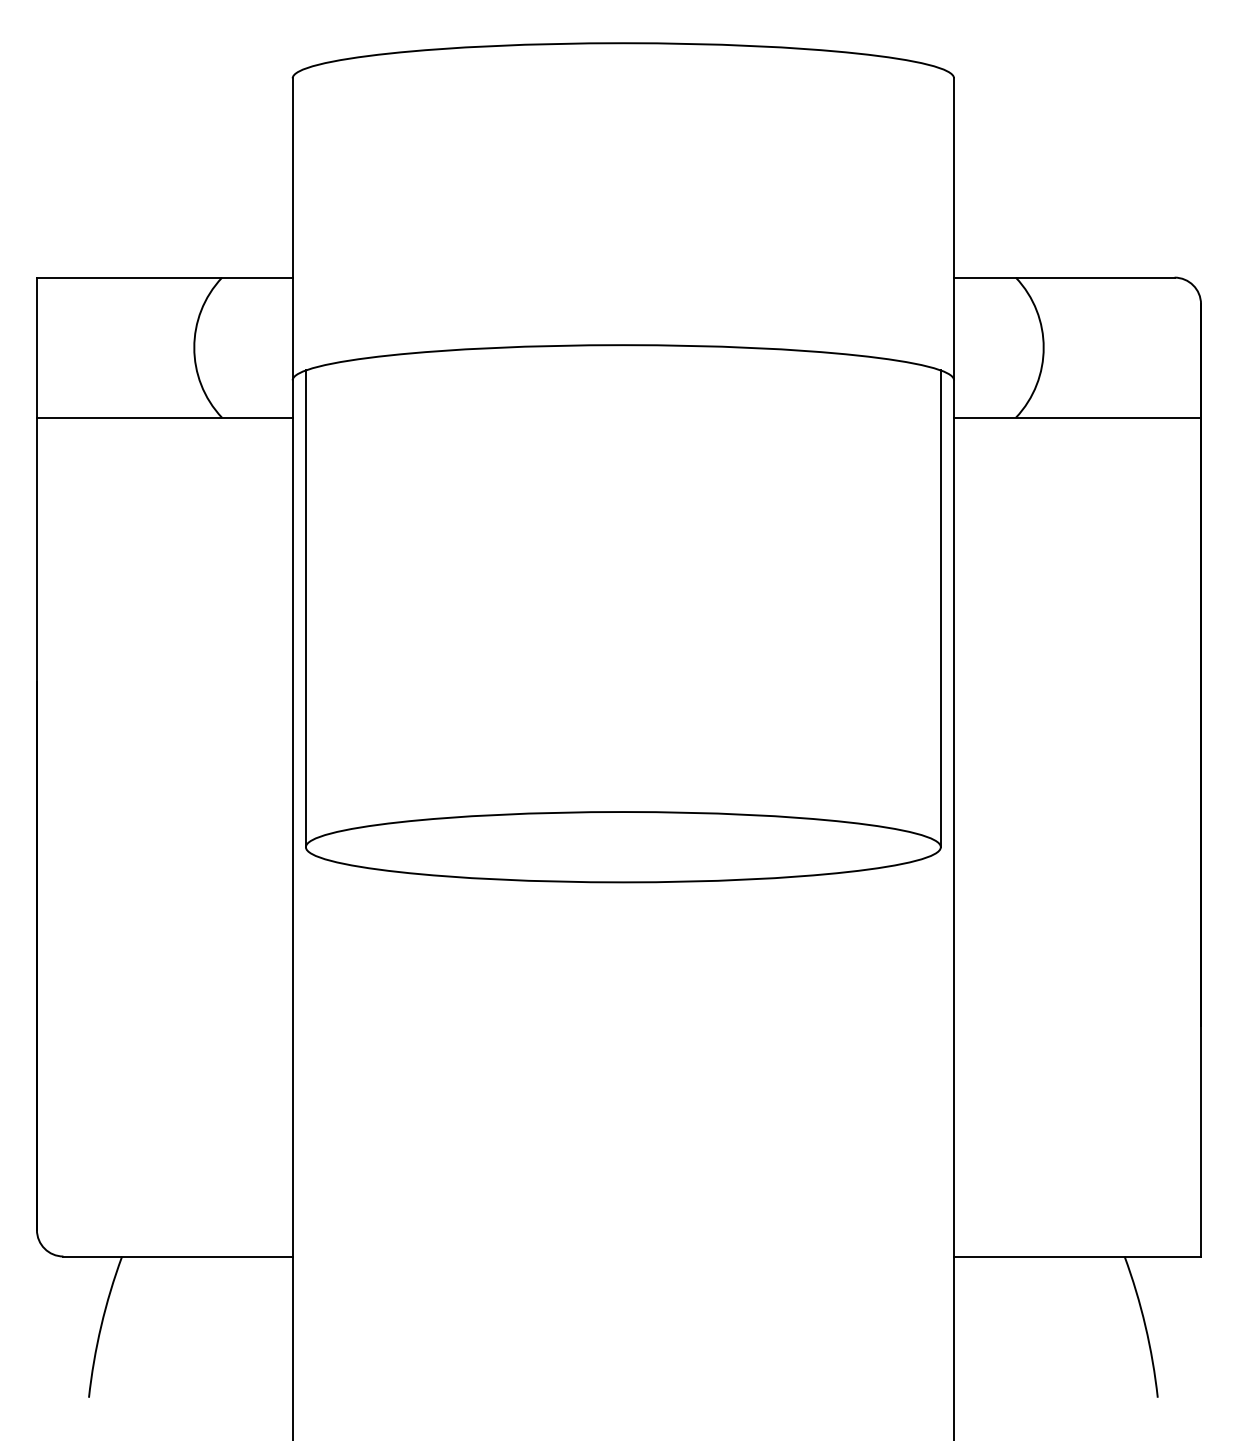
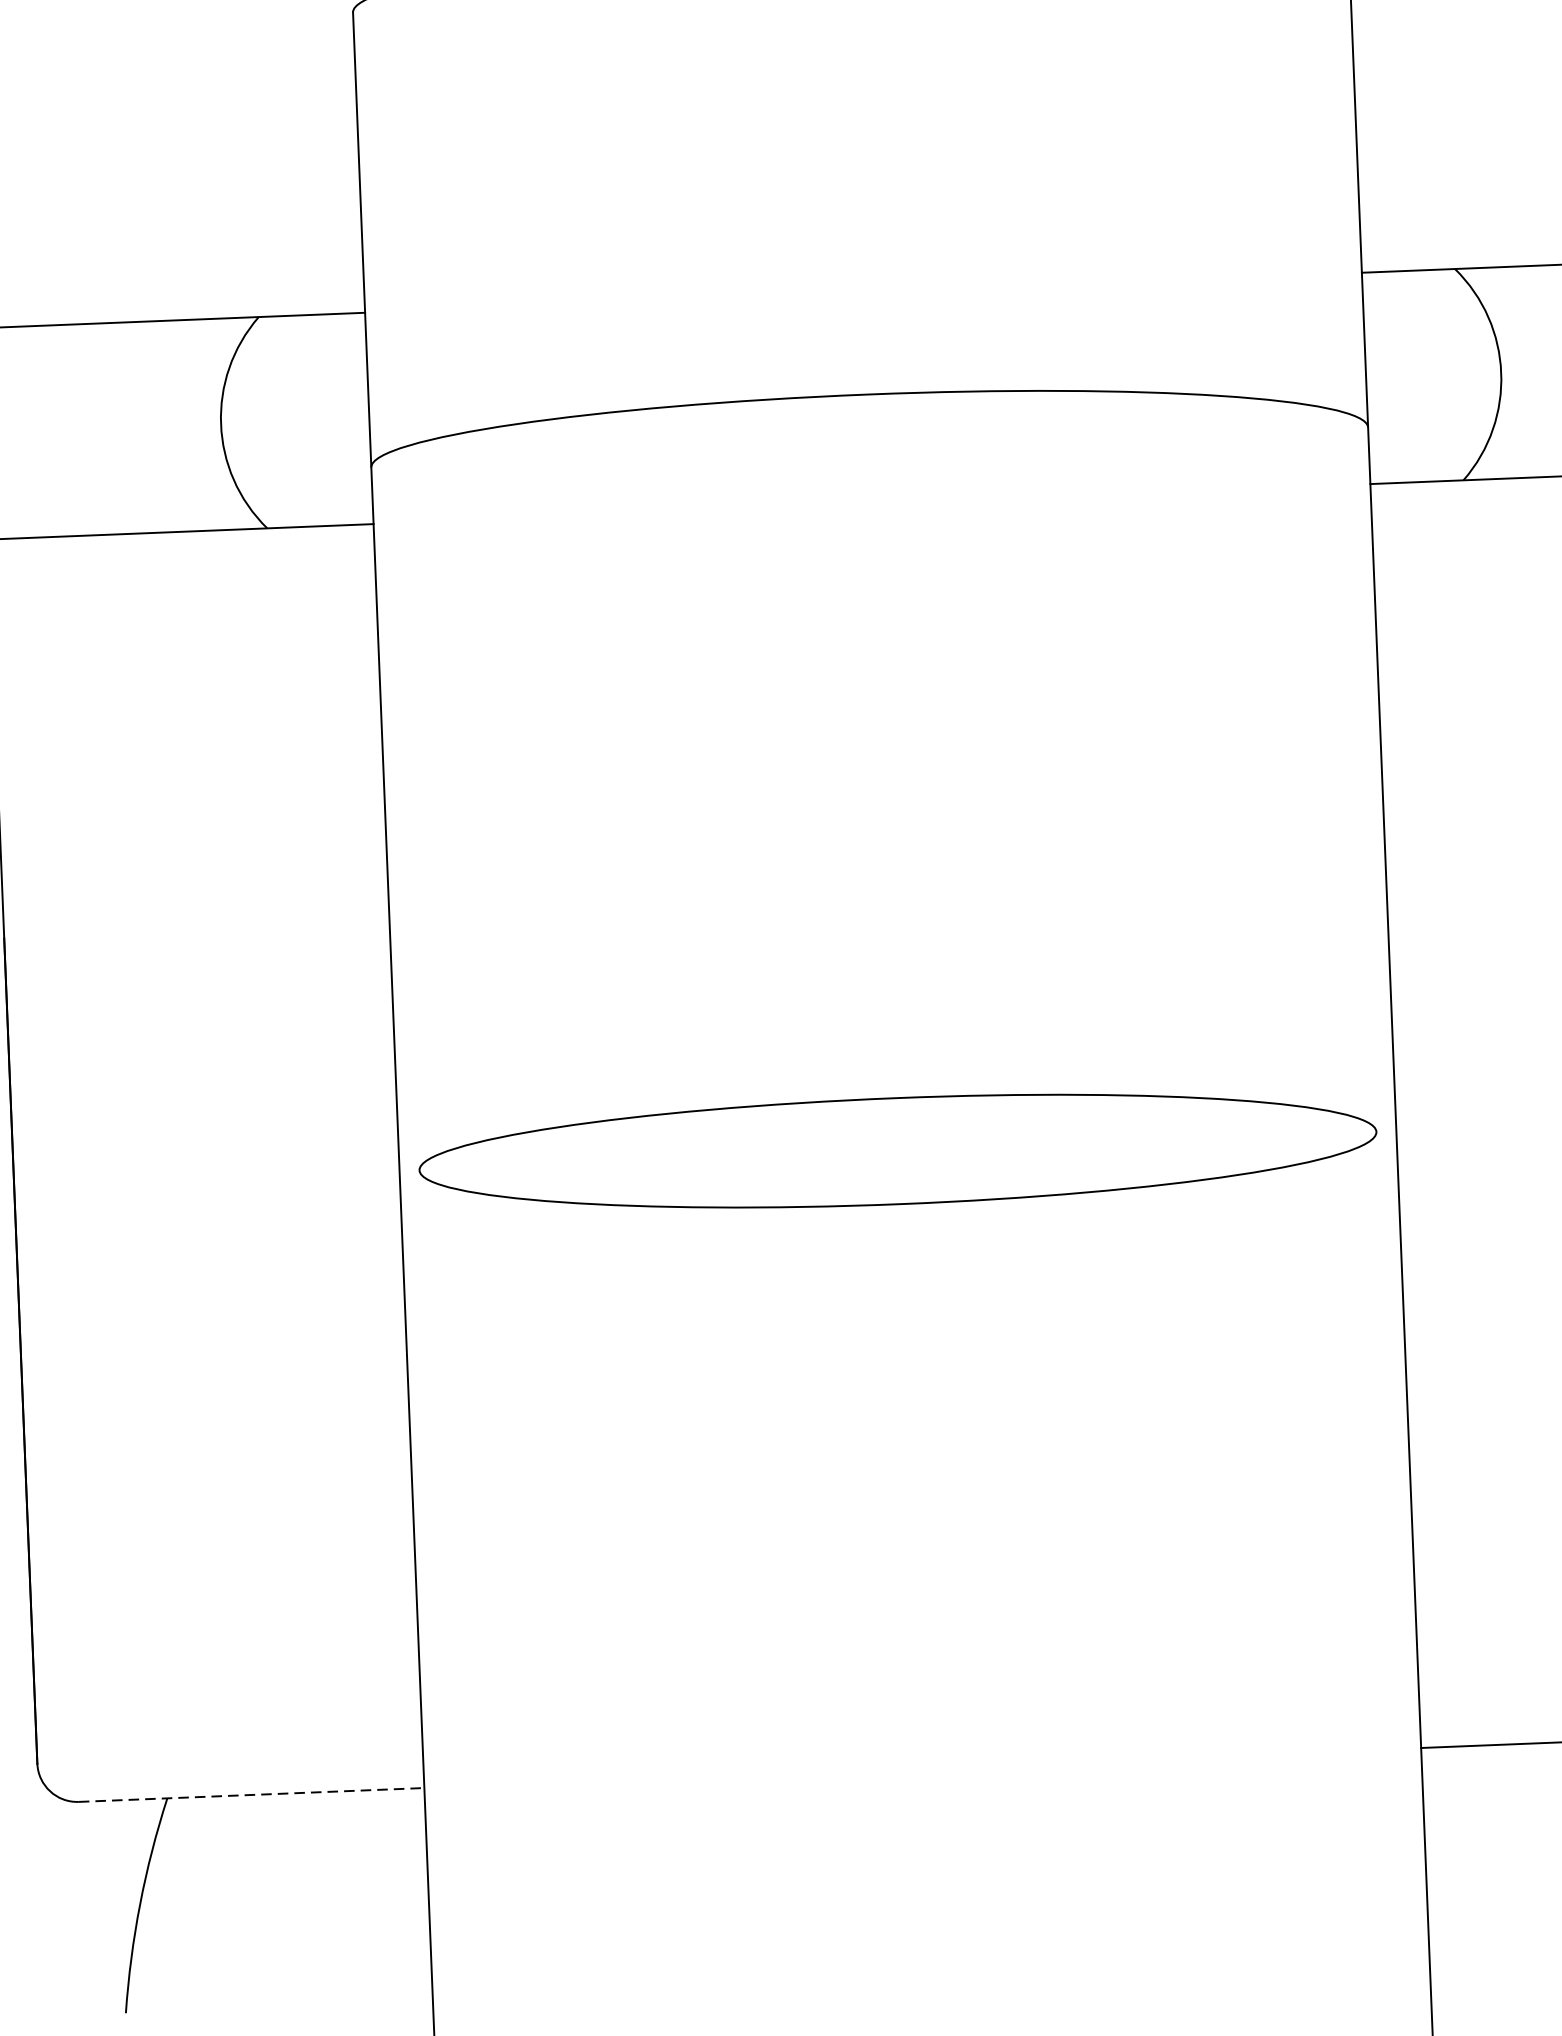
line: (305, 608) -> (404, 810), removed
line: (940, 608) -> (1361, 772), removed
line: (178, 1256) -> (252, 1794), solid -> dashed

